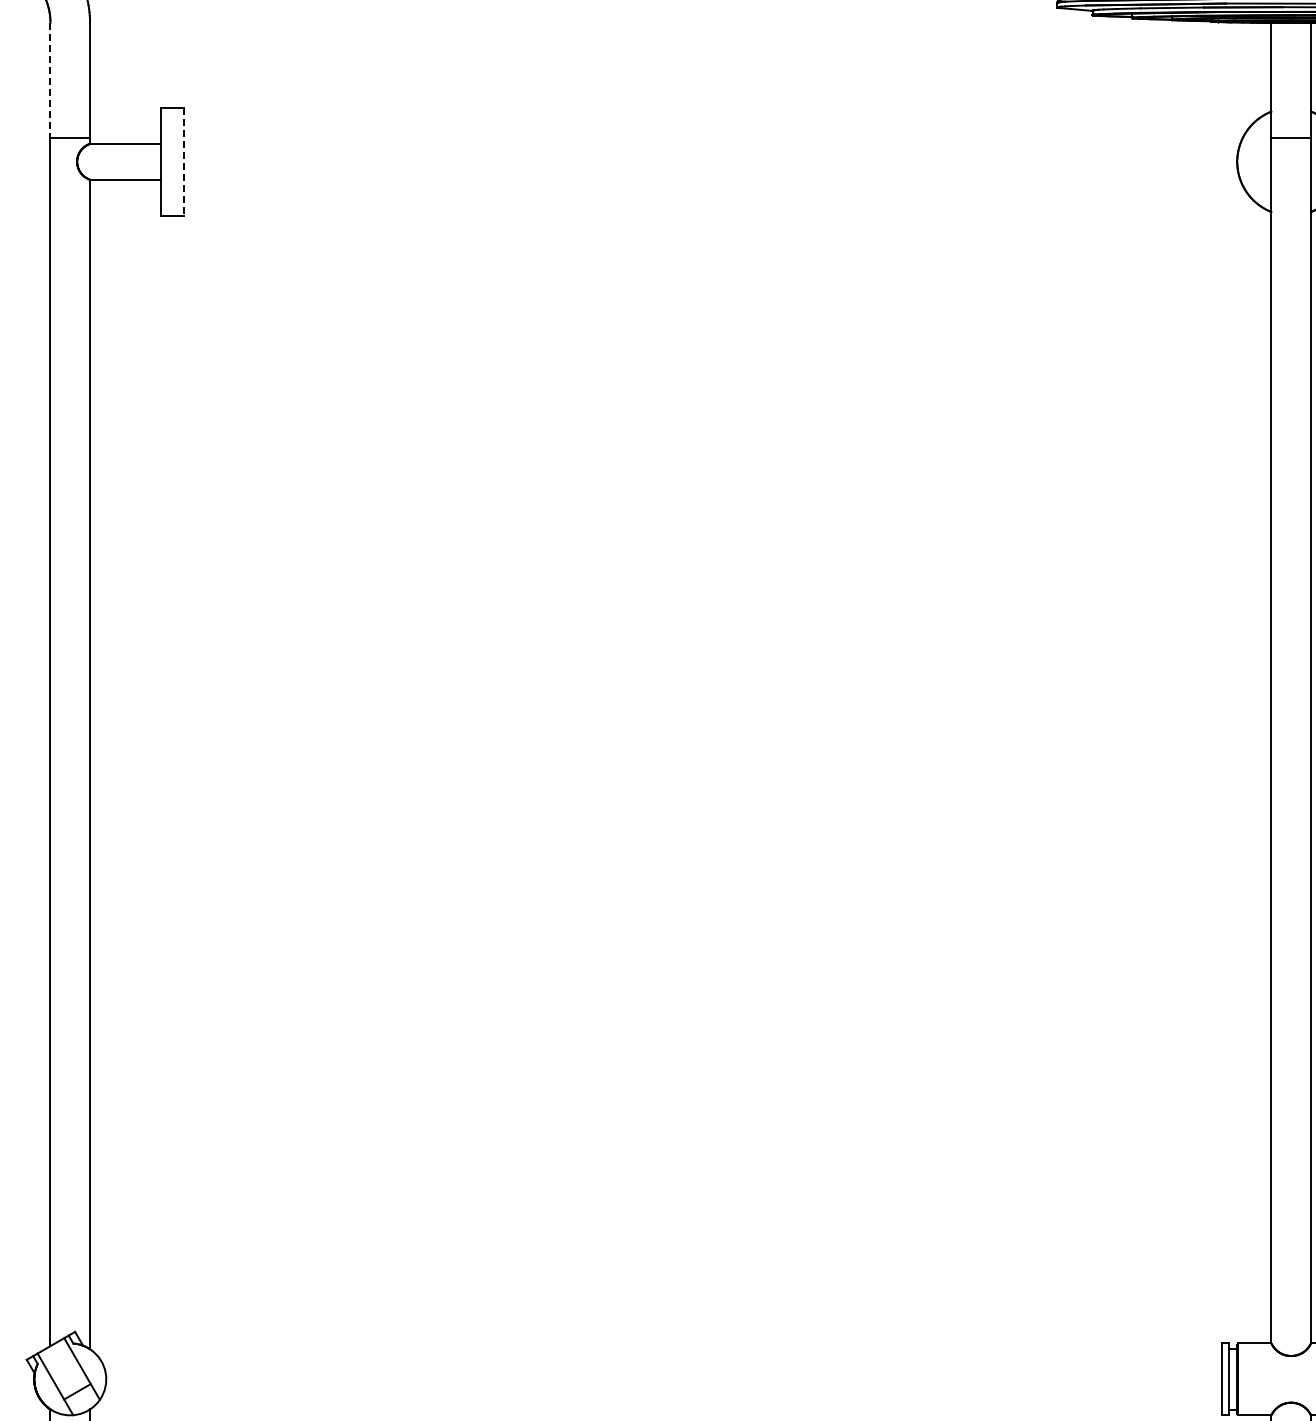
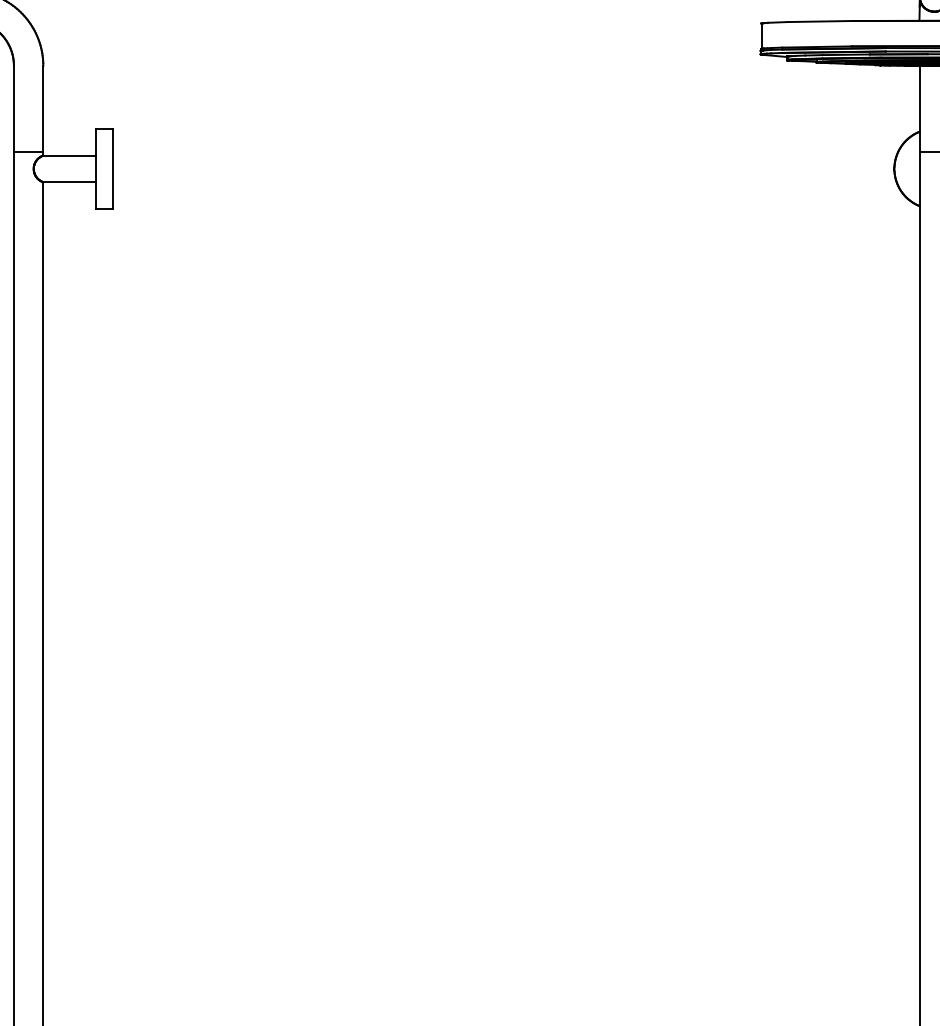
line: (50, 80) -> (13, 108), dashed -> solid
line: (183, 161) -> (112, 168), dashed -> solid

